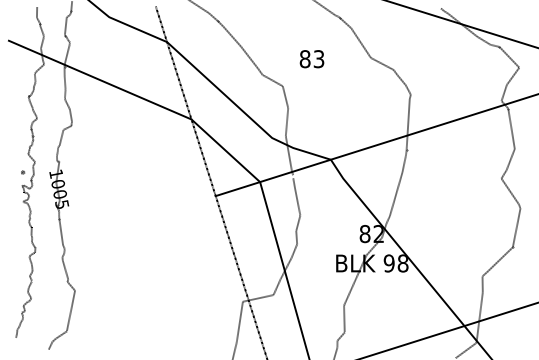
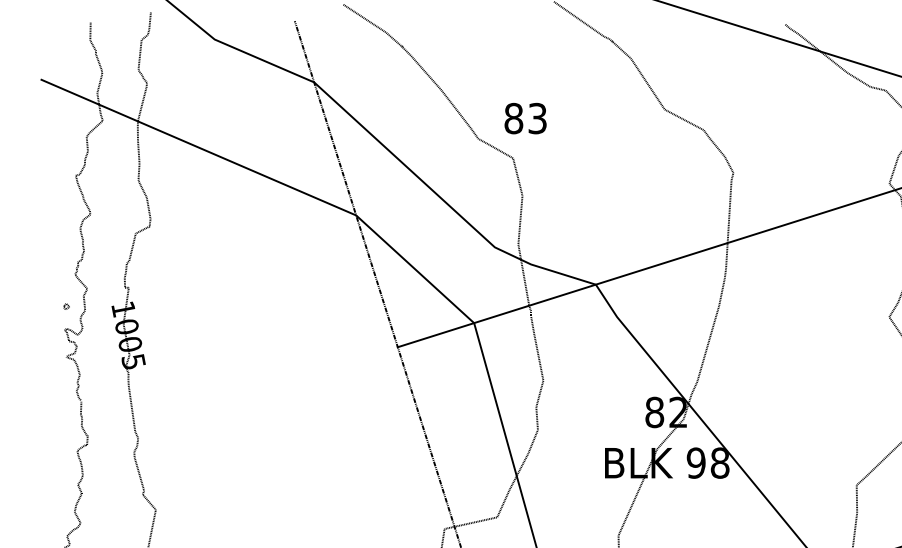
text: (311, 59) -> (524, 119), moved

